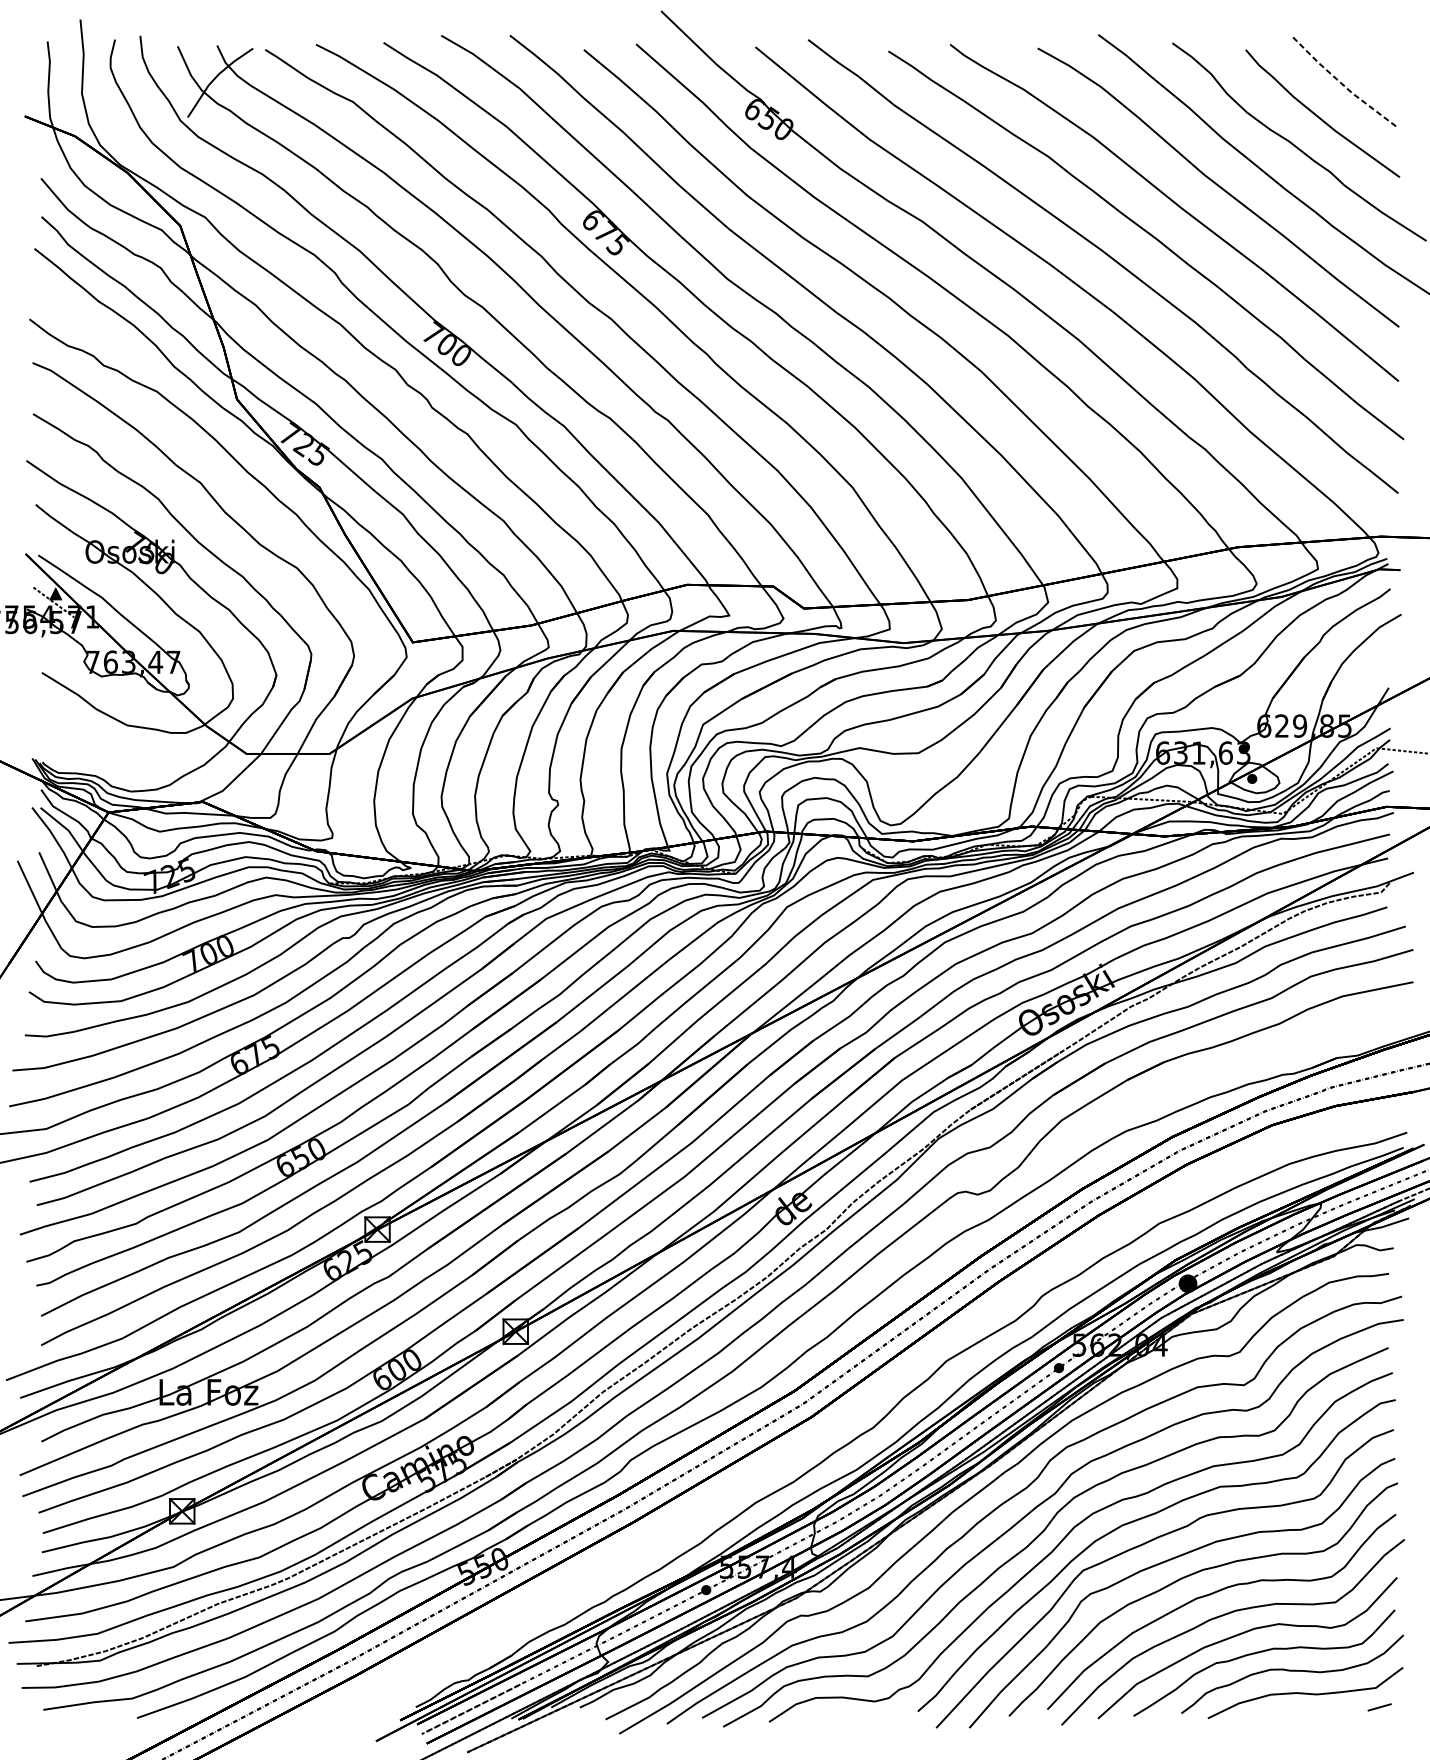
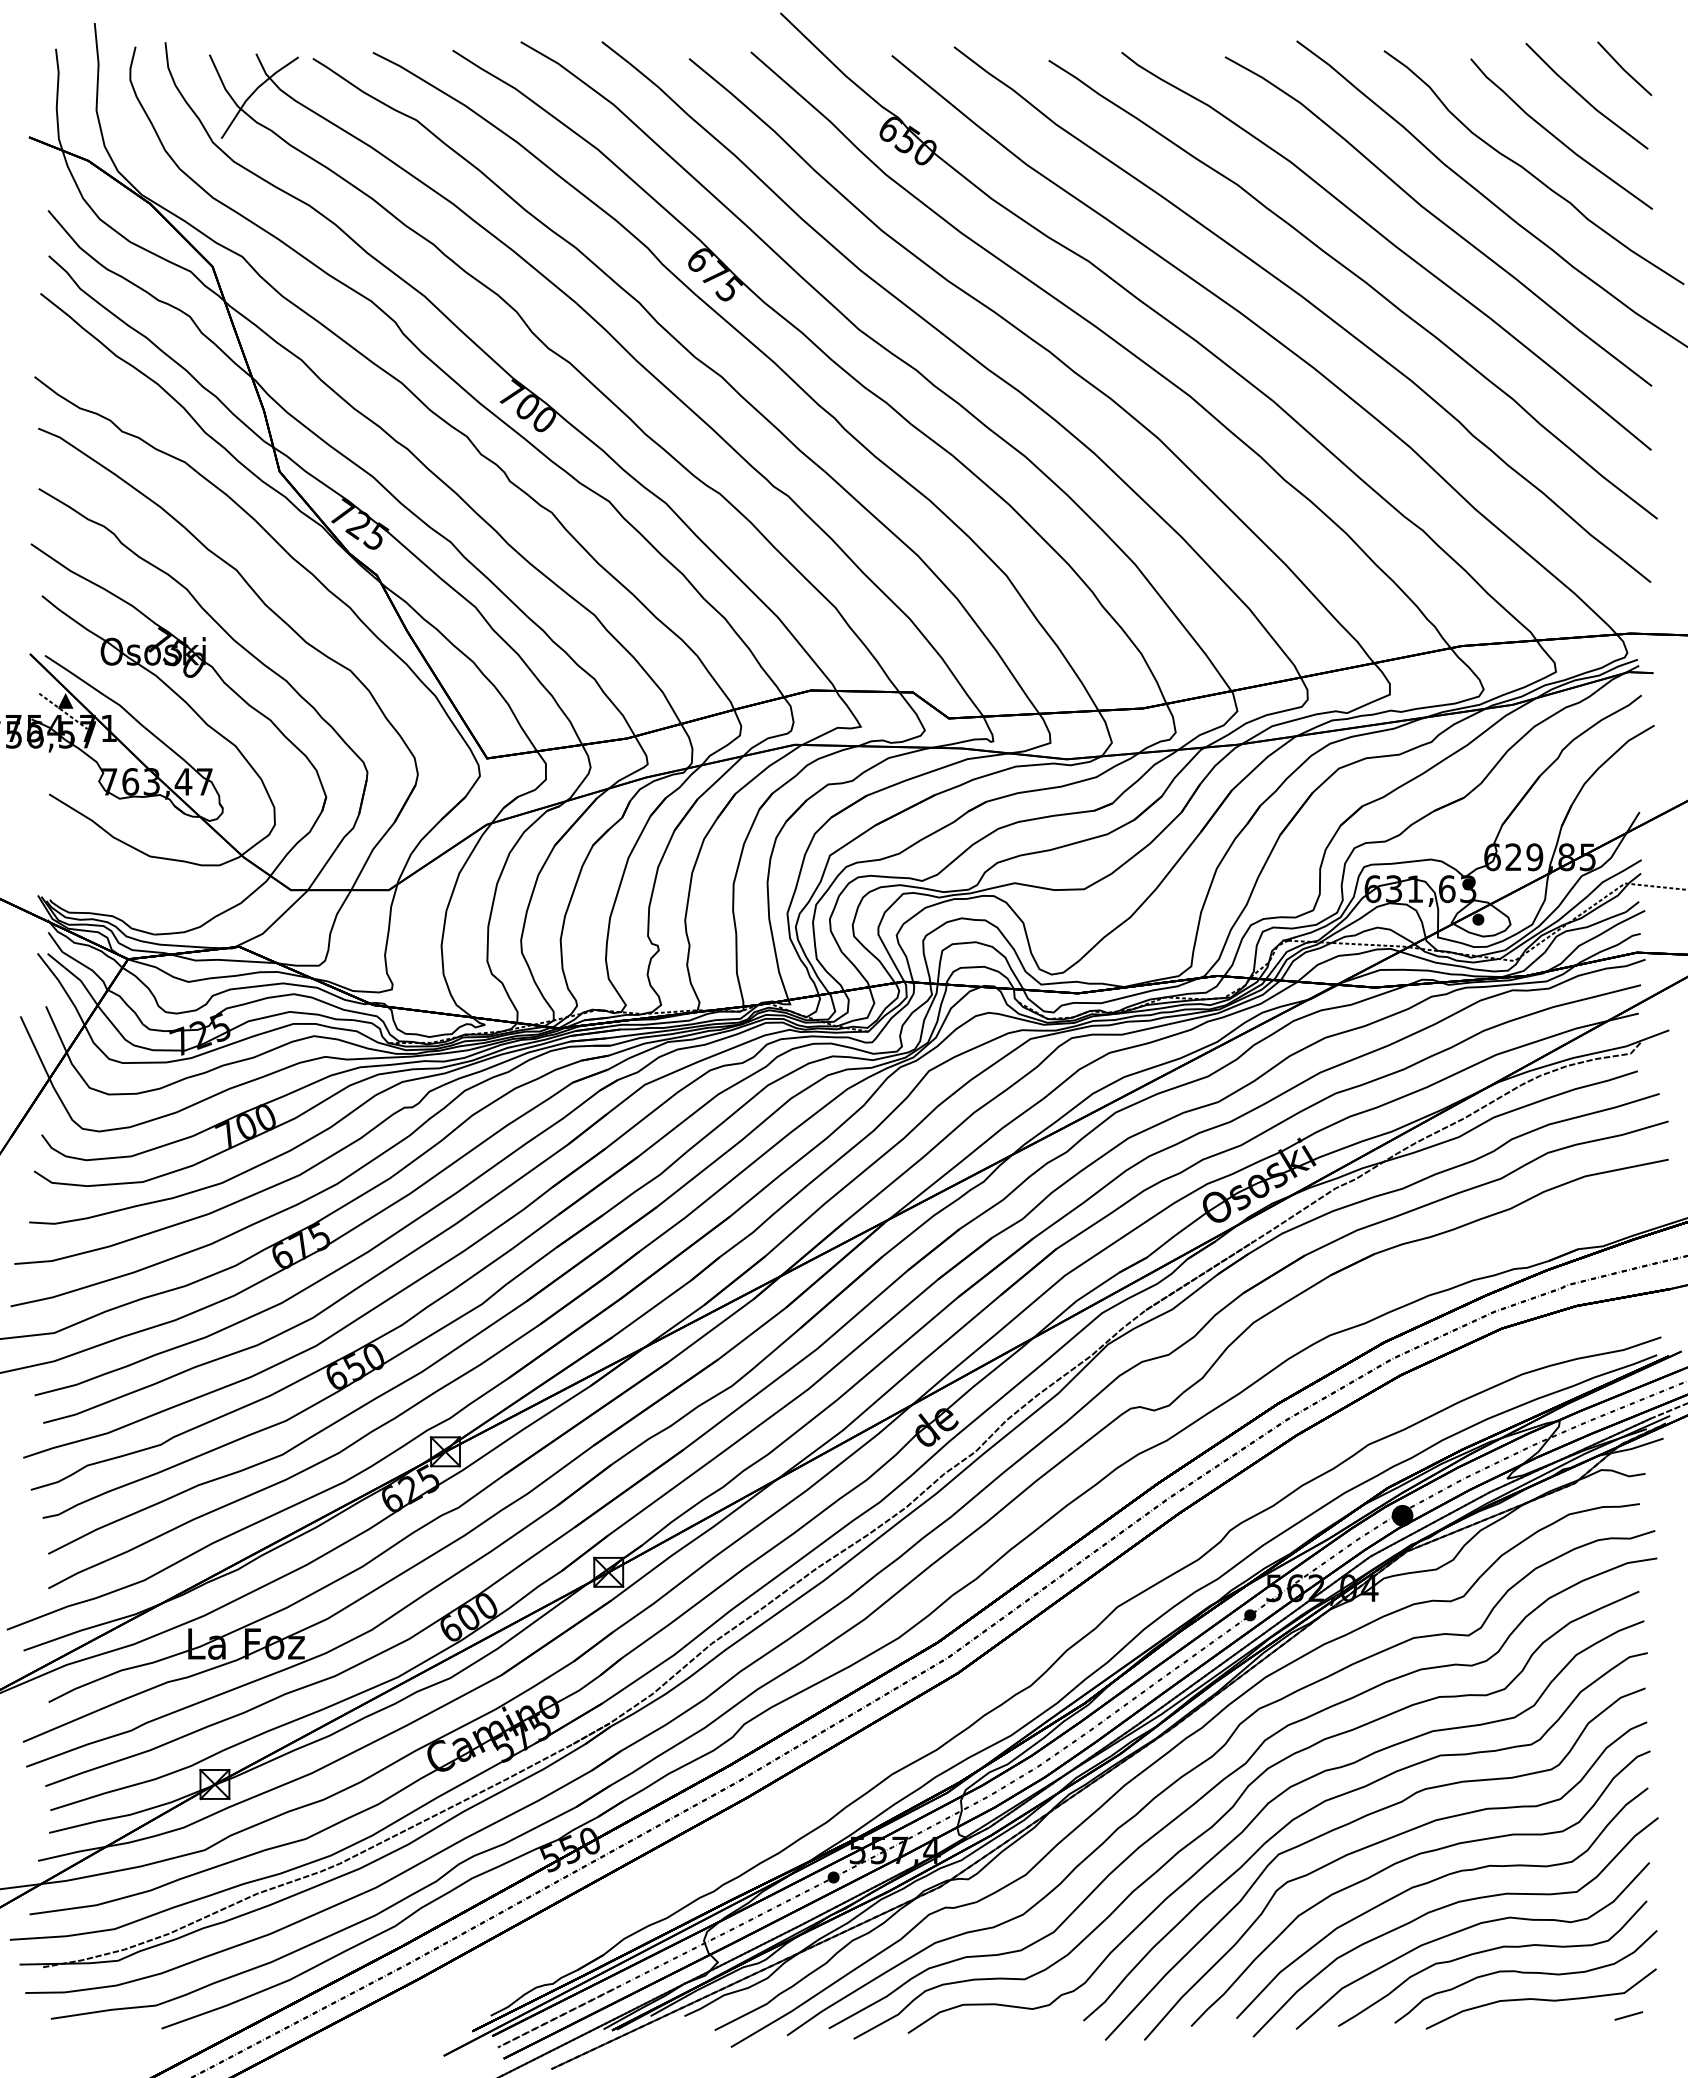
line: (1375, 58) -> (1623, 68), added
line: (1342, 83) -> (1584, 98), dashed -> solid

